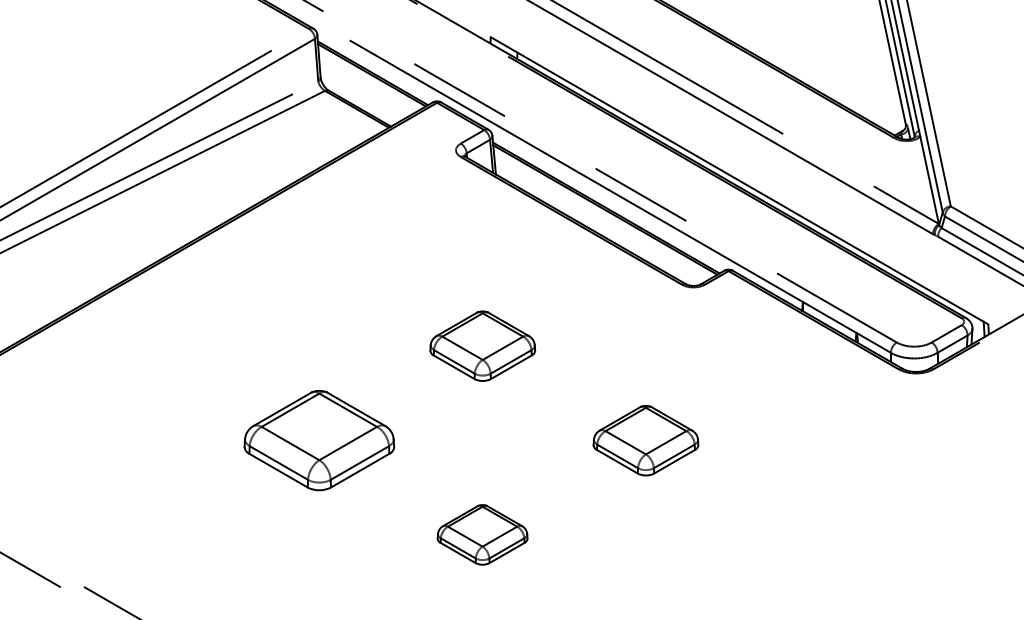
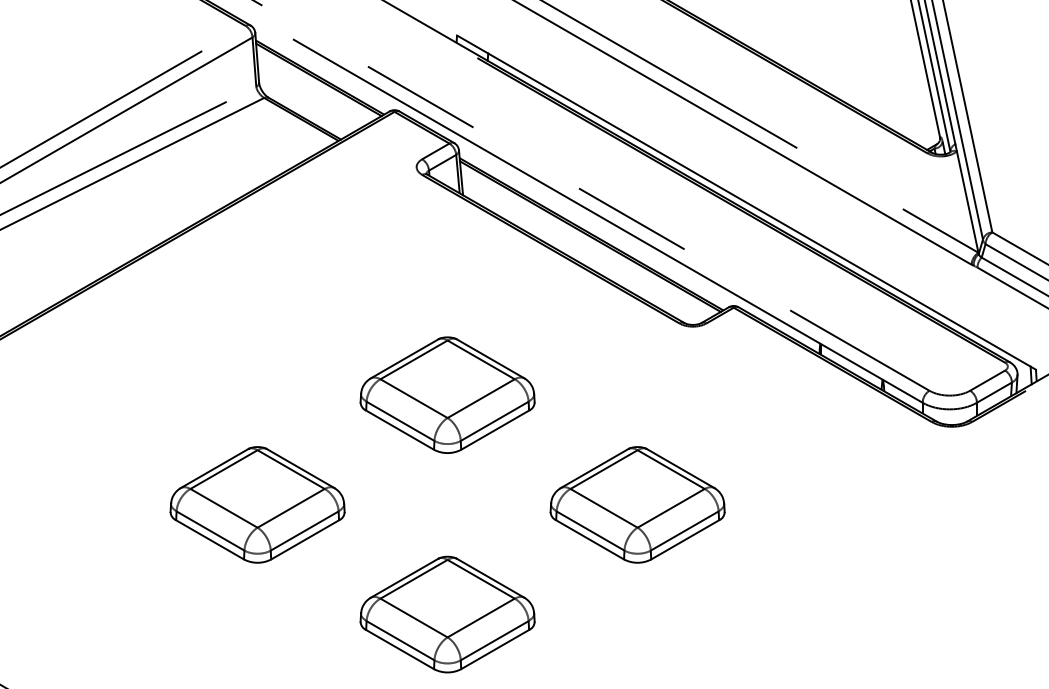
part: (482, 345) -> (447, 394), size x1.43
part: (645, 440) -> (637, 504), size x1.43
part: (482, 534) -> (447, 614), size x1.67

